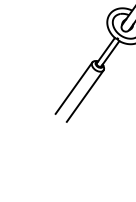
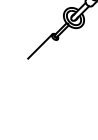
line: (84, 95) -> (45, 51), removed

